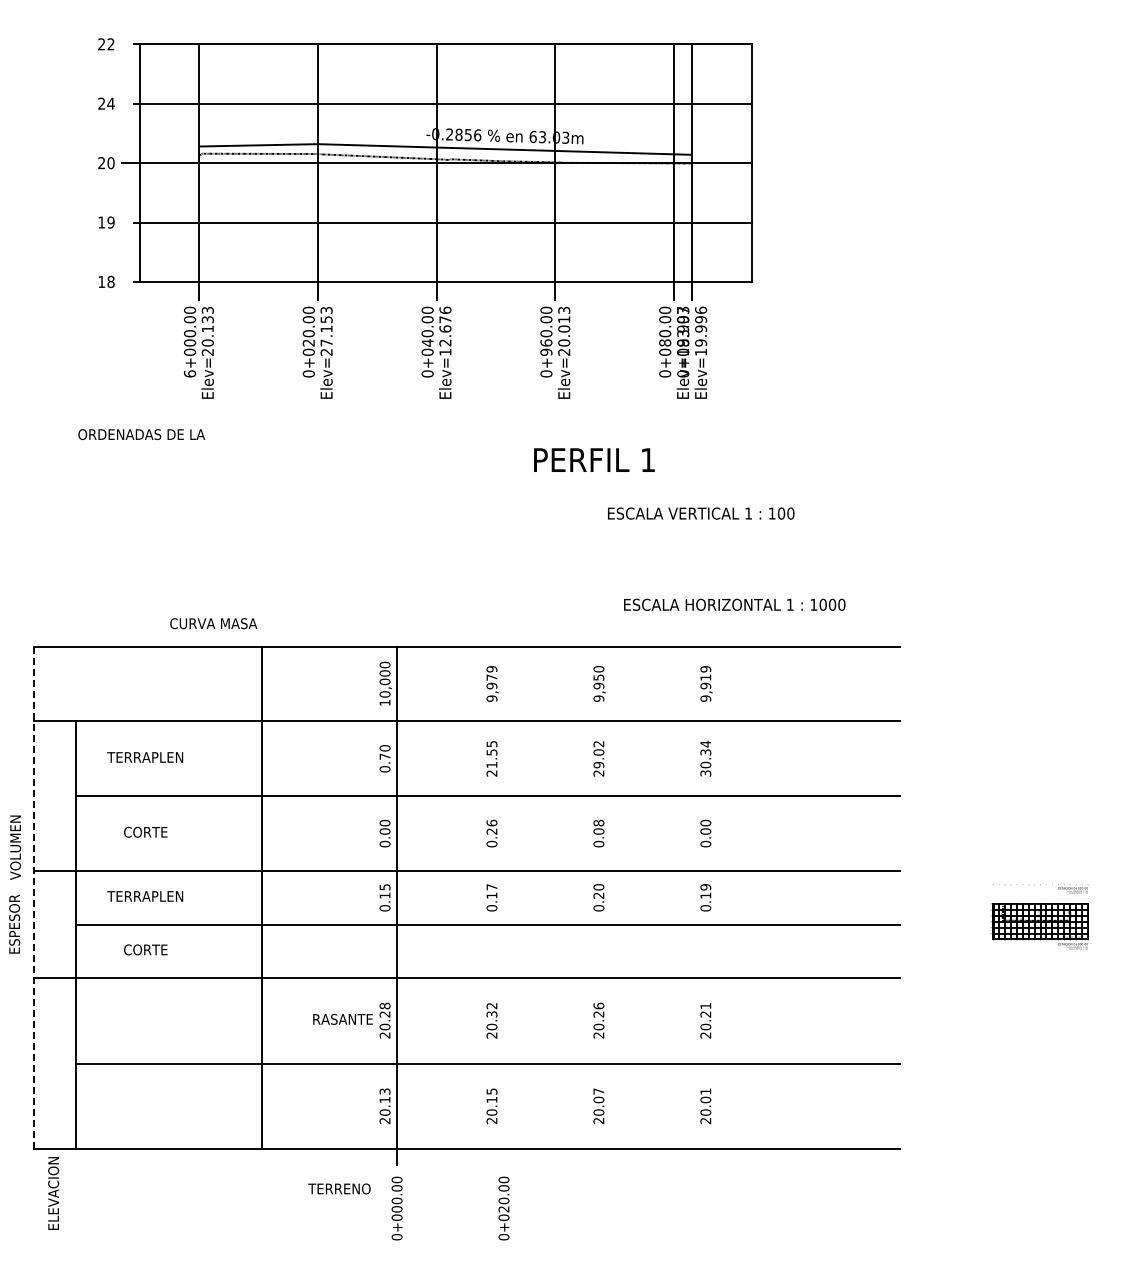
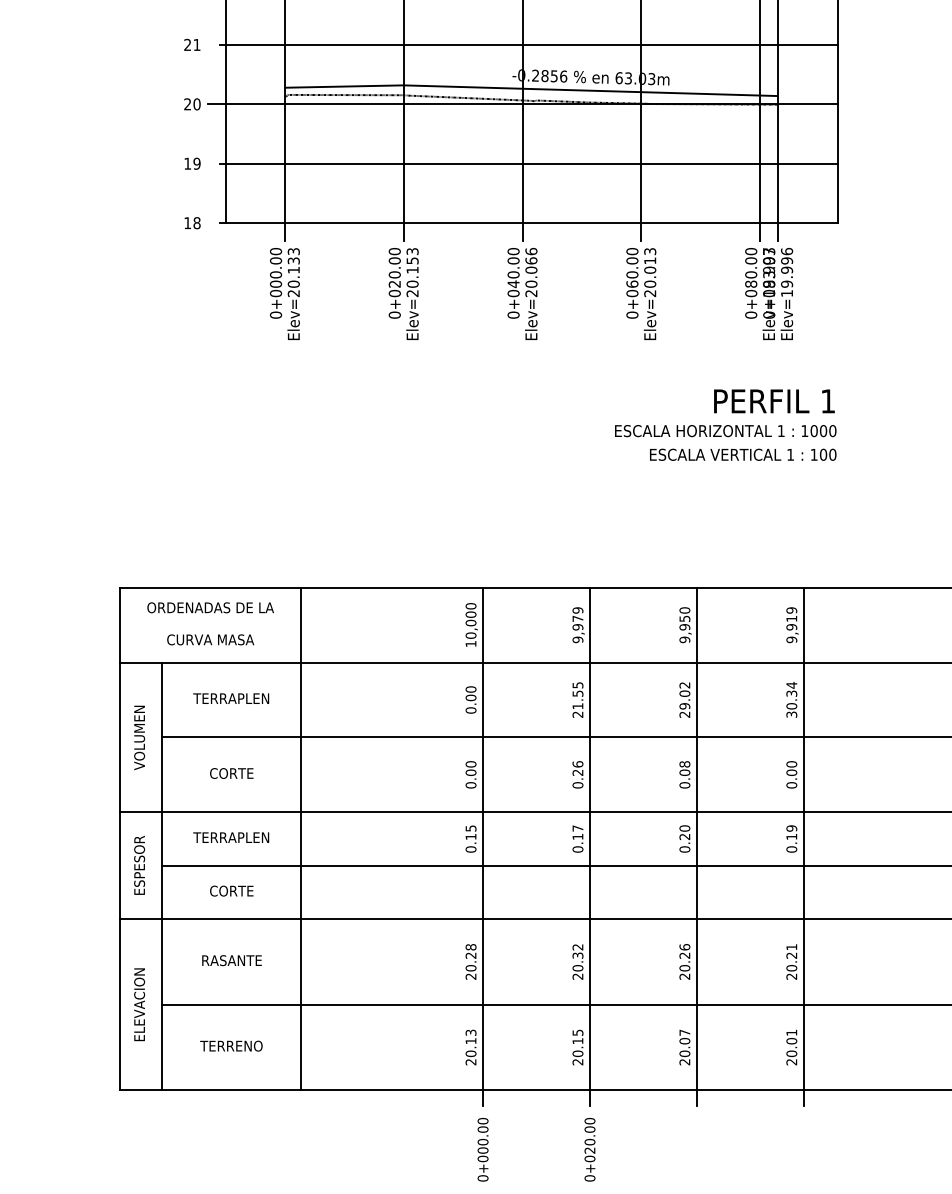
text: (110, 103) -> (196, 44), 24 -> 21
text: (445, 335) -> (531, 276), Elev=12.676 -> Elev=20.066
text: (326, 342) -> (412, 283), Elev=27.153 -> Elev=20.153
text: (546, 351) -> (632, 292), 0+960.00 -> 0+060.00
text: (189, 373) -> (275, 314), 6+000.00 -> 0+000.00
text: (141, 434) -> (210, 607), moved
text: (594, 459) -> (774, 400), moved
text: (701, 513) -> (743, 454), moved
text: (734, 604) -> (725, 430), moved
text: (213, 623) -> (210, 639), moved
text: (384, 756) -> (470, 697), 0.70 -> 0.00
text: (15, 847) -> (139, 737), moved
line: (33, 897) -> (119, 838), dashed -> solid
line: (262, 897) -> (301, 838), moved
line: (504, 905) -> (590, 846), added
line: (610, 905) -> (696, 846), added
line: (717, 905) -> (803, 846), added
text: (14, 923) -> (139, 864), moved
text: (342, 1019) -> (231, 960), moved
text: (339, 1188) -> (231, 1045), moved
text: (53, 1193) -> (139, 1004), moved

